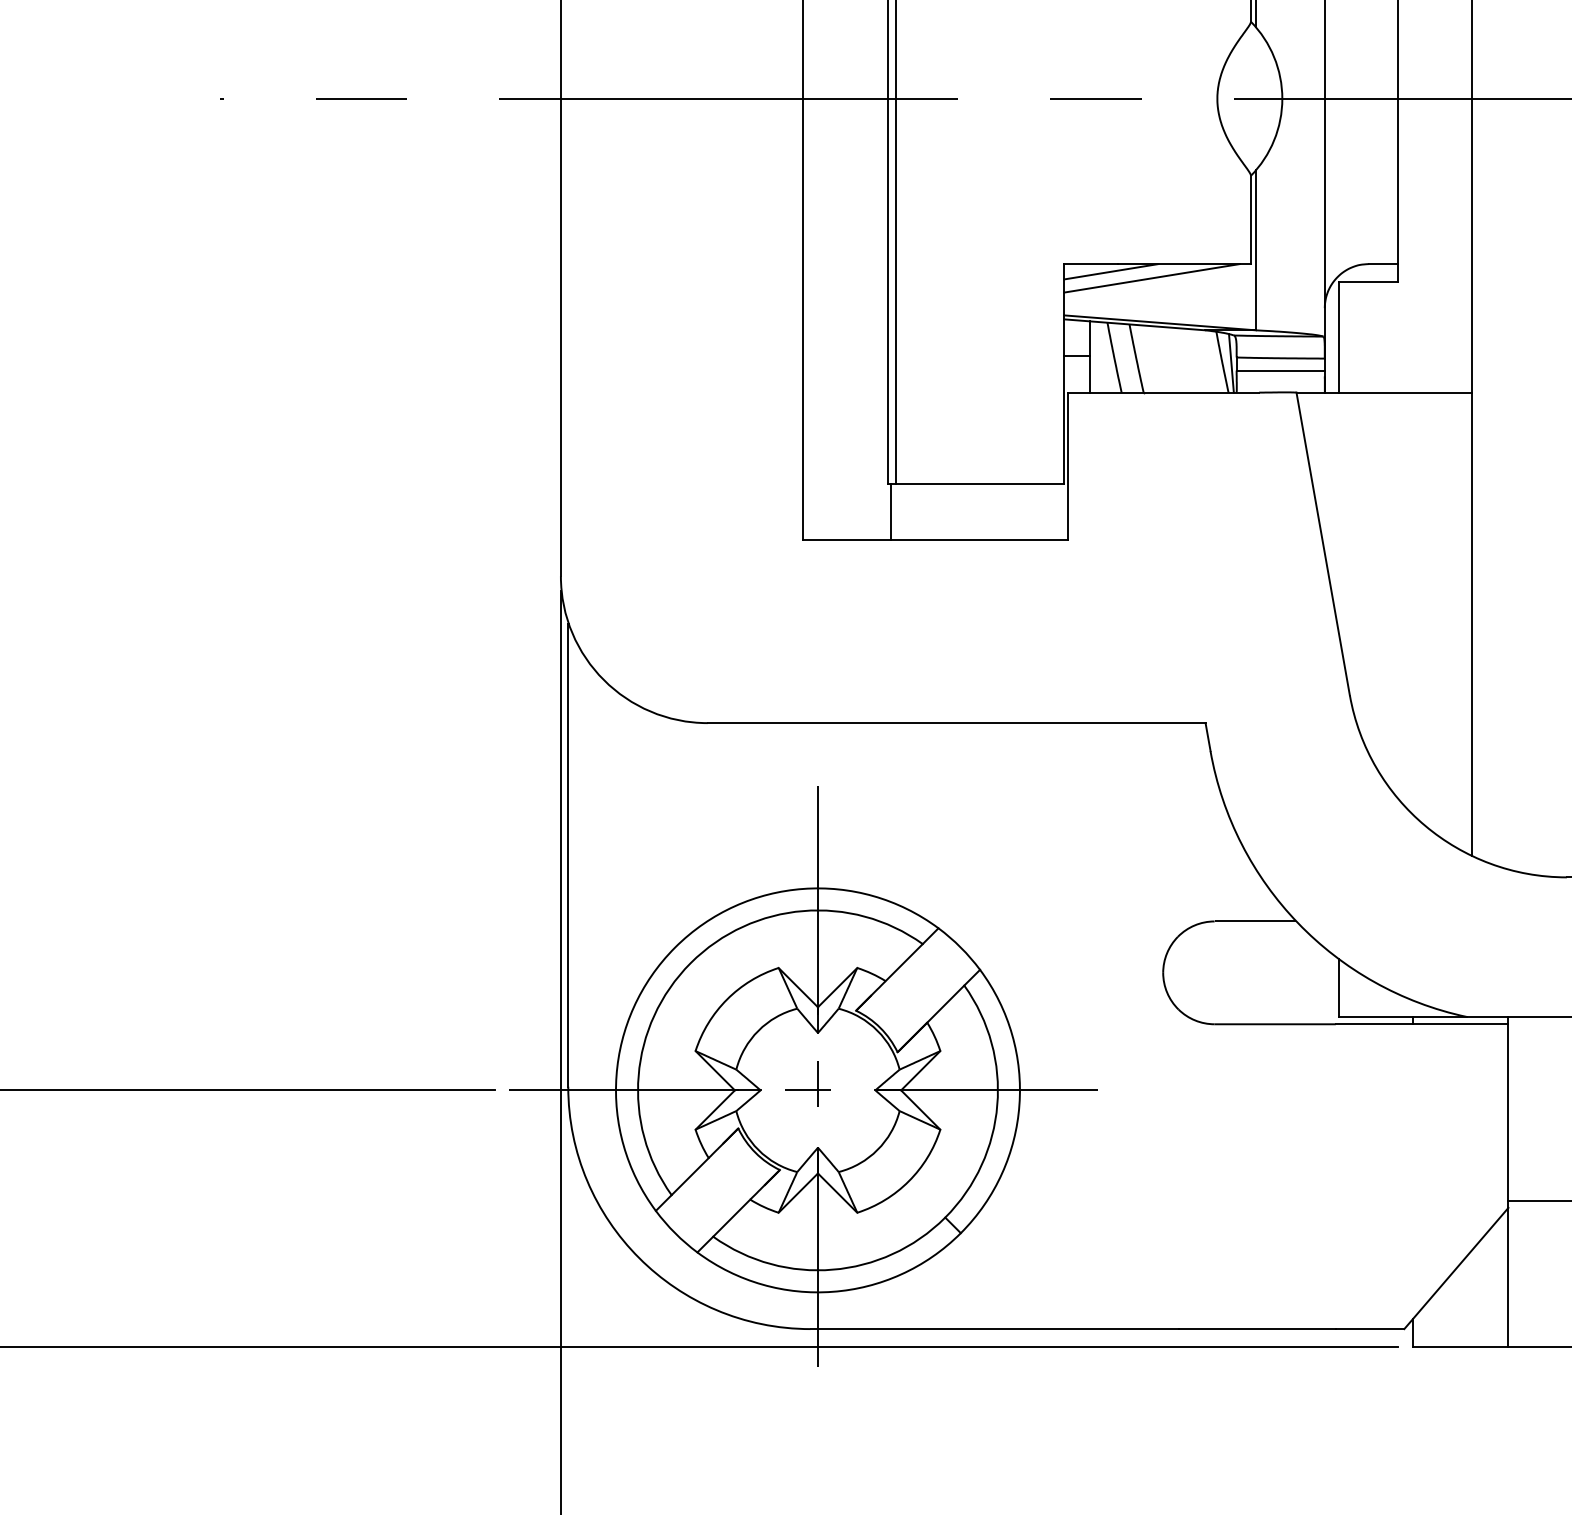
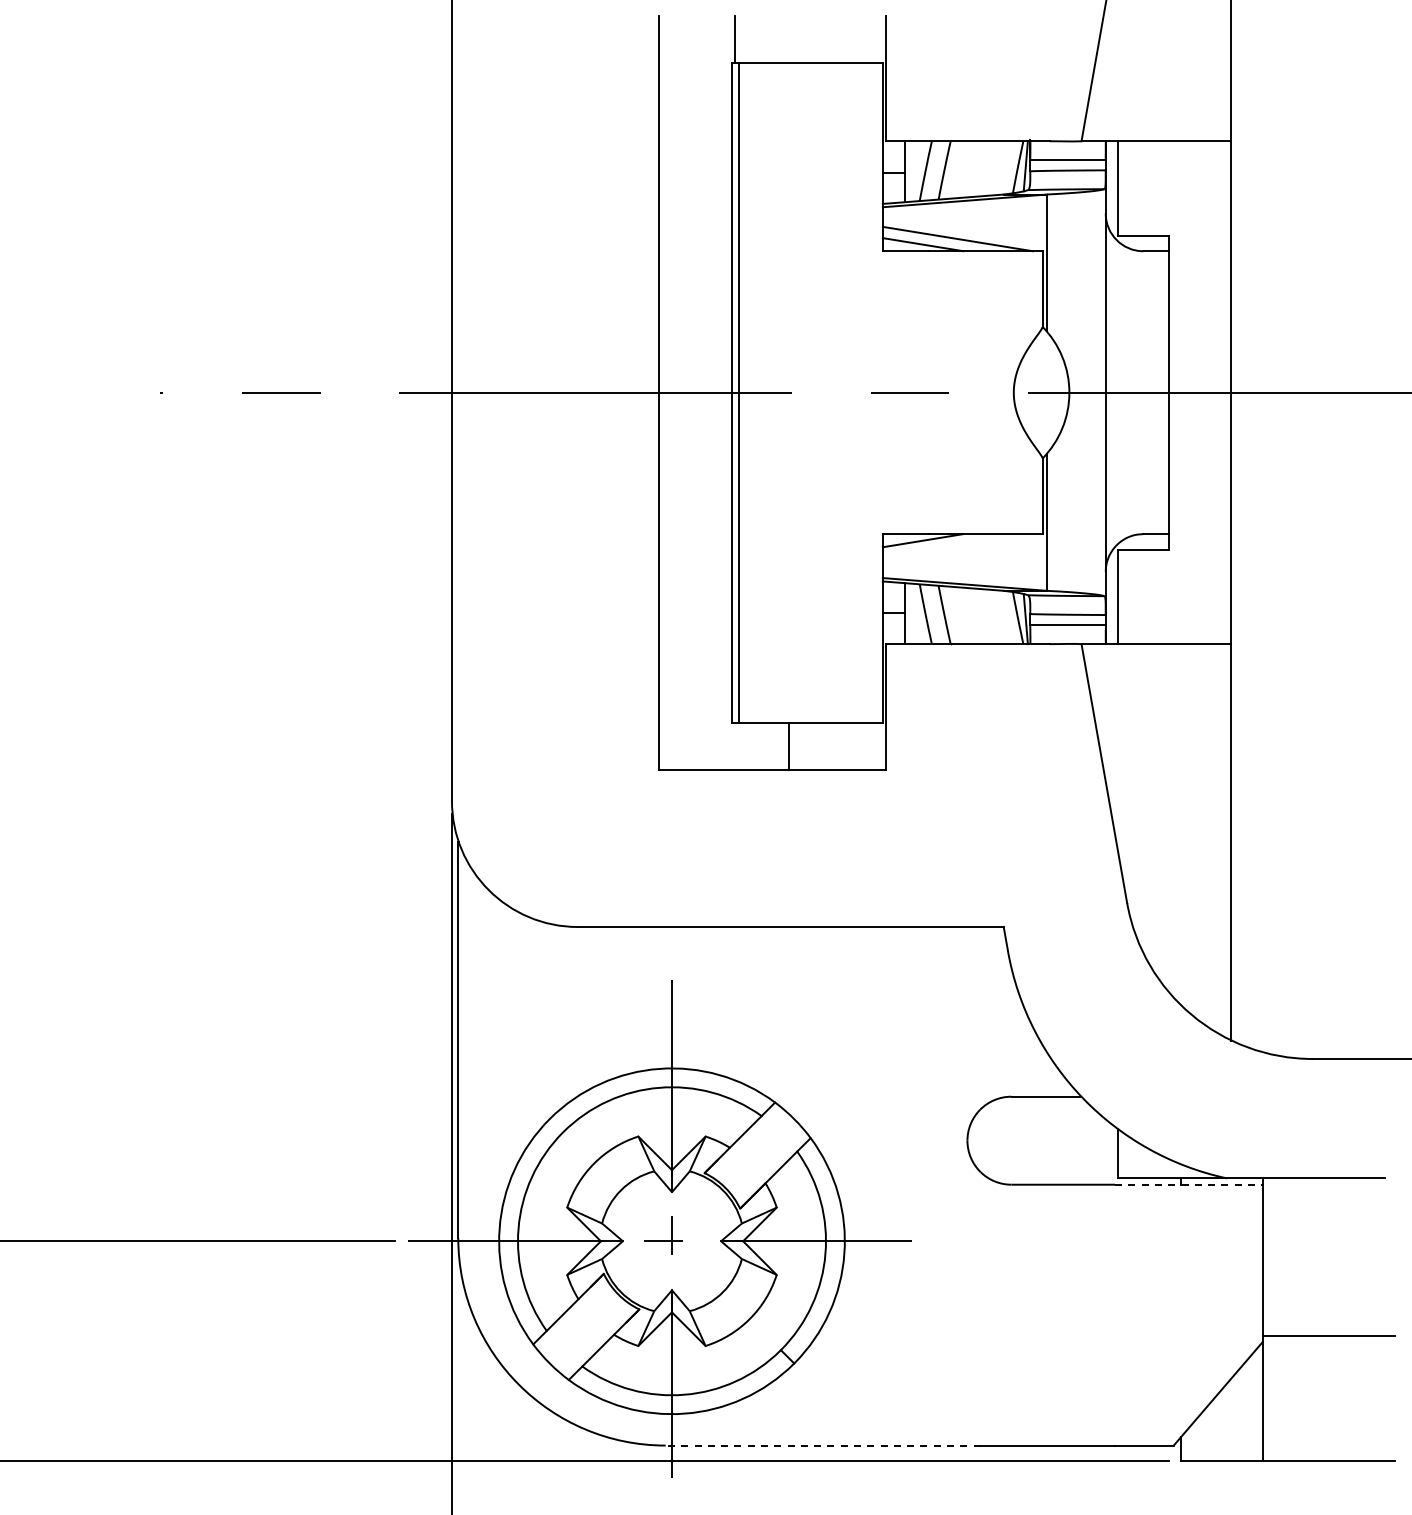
line: (1151, 278) -> (957, 546), removed
line: (891, 511) -> (788, 745), moved
line: (1422, 1024) -> (1189, 1184), solid -> dashed
line: (993, 1329) -> (822, 1445), solid -> dashed

